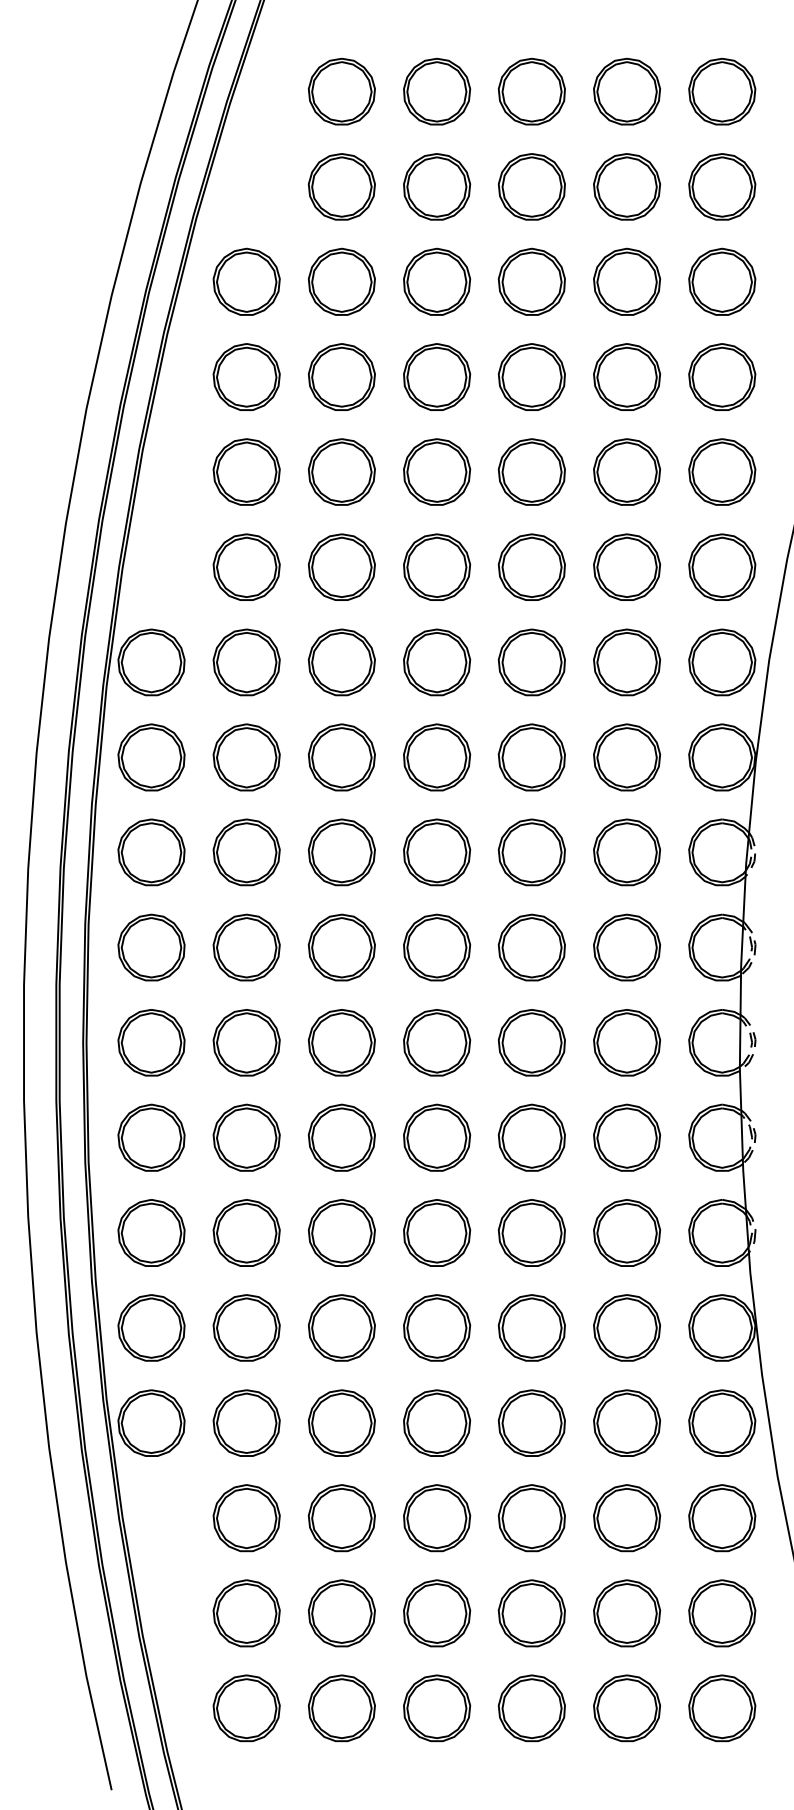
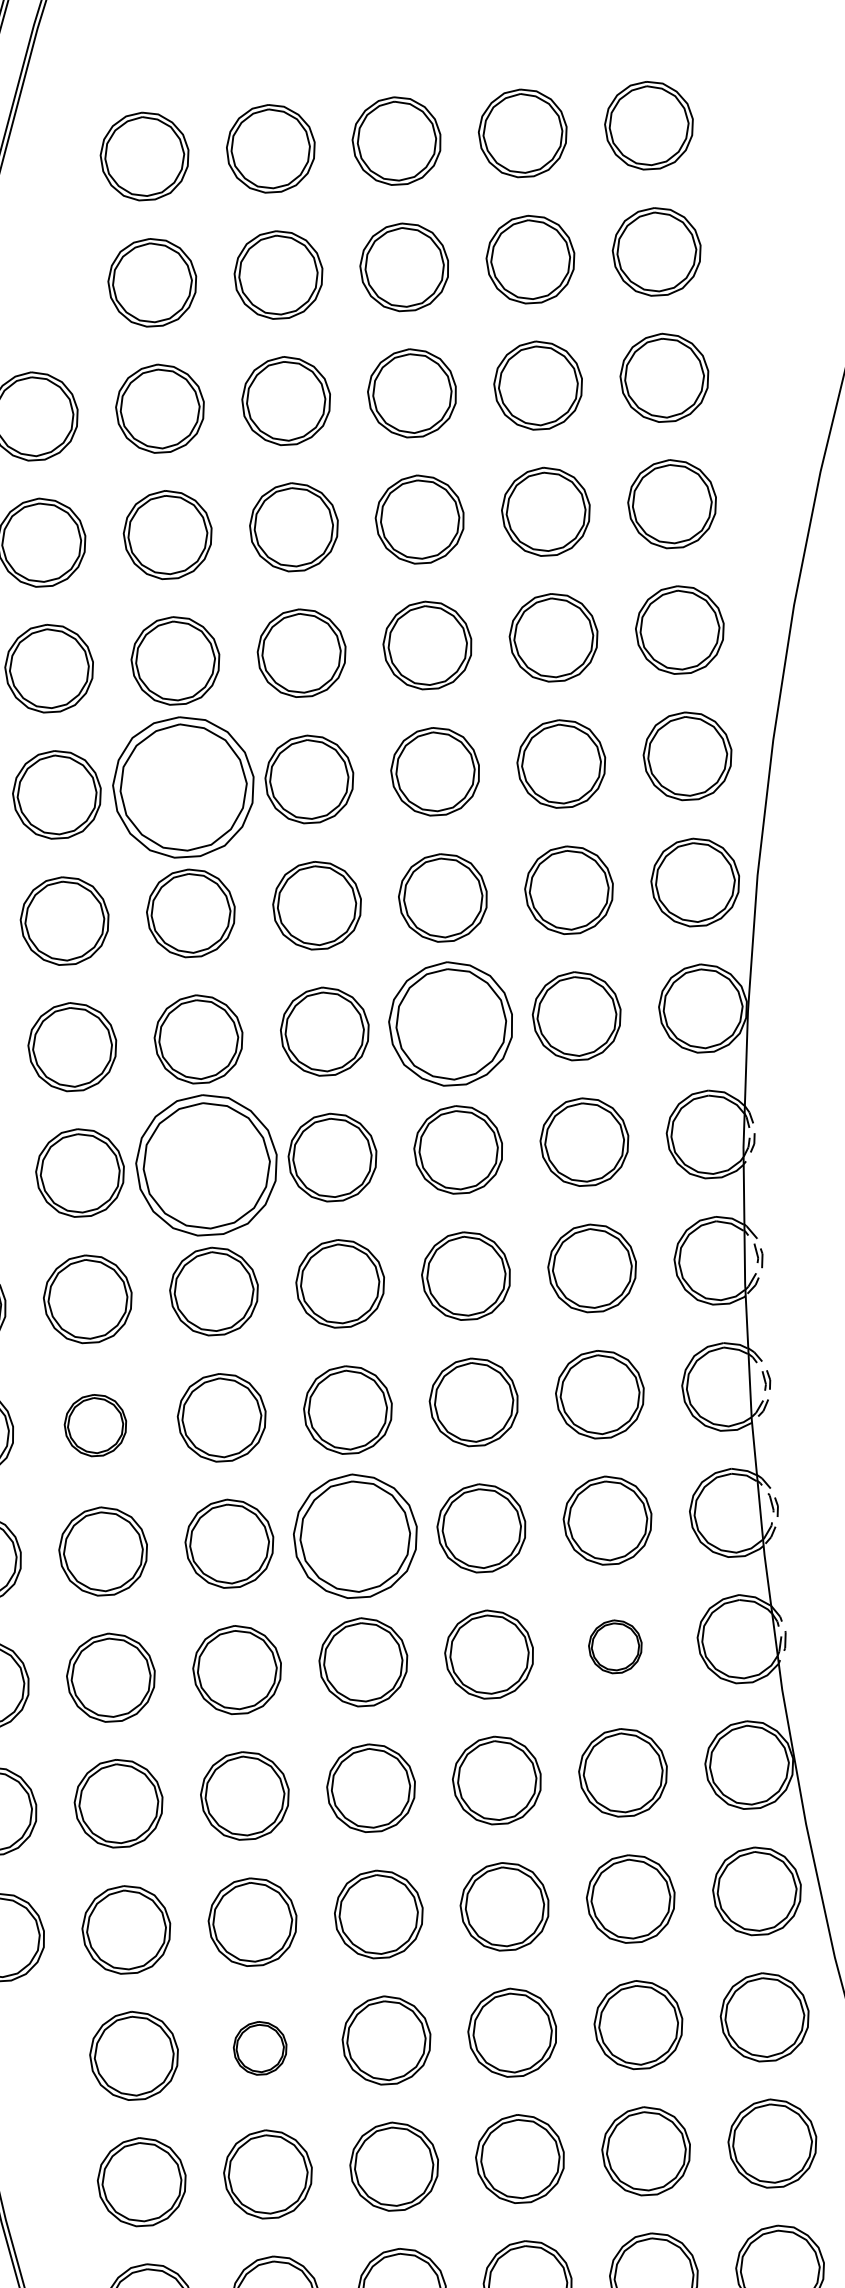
part: (341, 566) -> (182, 786), size x1.6
part: (531, 757) -> (450, 1023), size x1.4
part: (341, 852) -> (205, 1165), size x1.6
part: (246, 1042) -> (95, 1425), size x0.7
part: (437, 1137) -> (356, 1535), size x1.4
part: (626, 1232) -> (614, 1646), size x0.6
part: (341, 1518) -> (259, 2048), size x0.6

